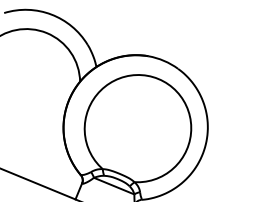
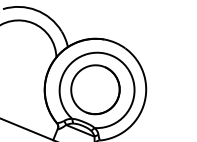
part: (135, 127) -> (95, 89), added

